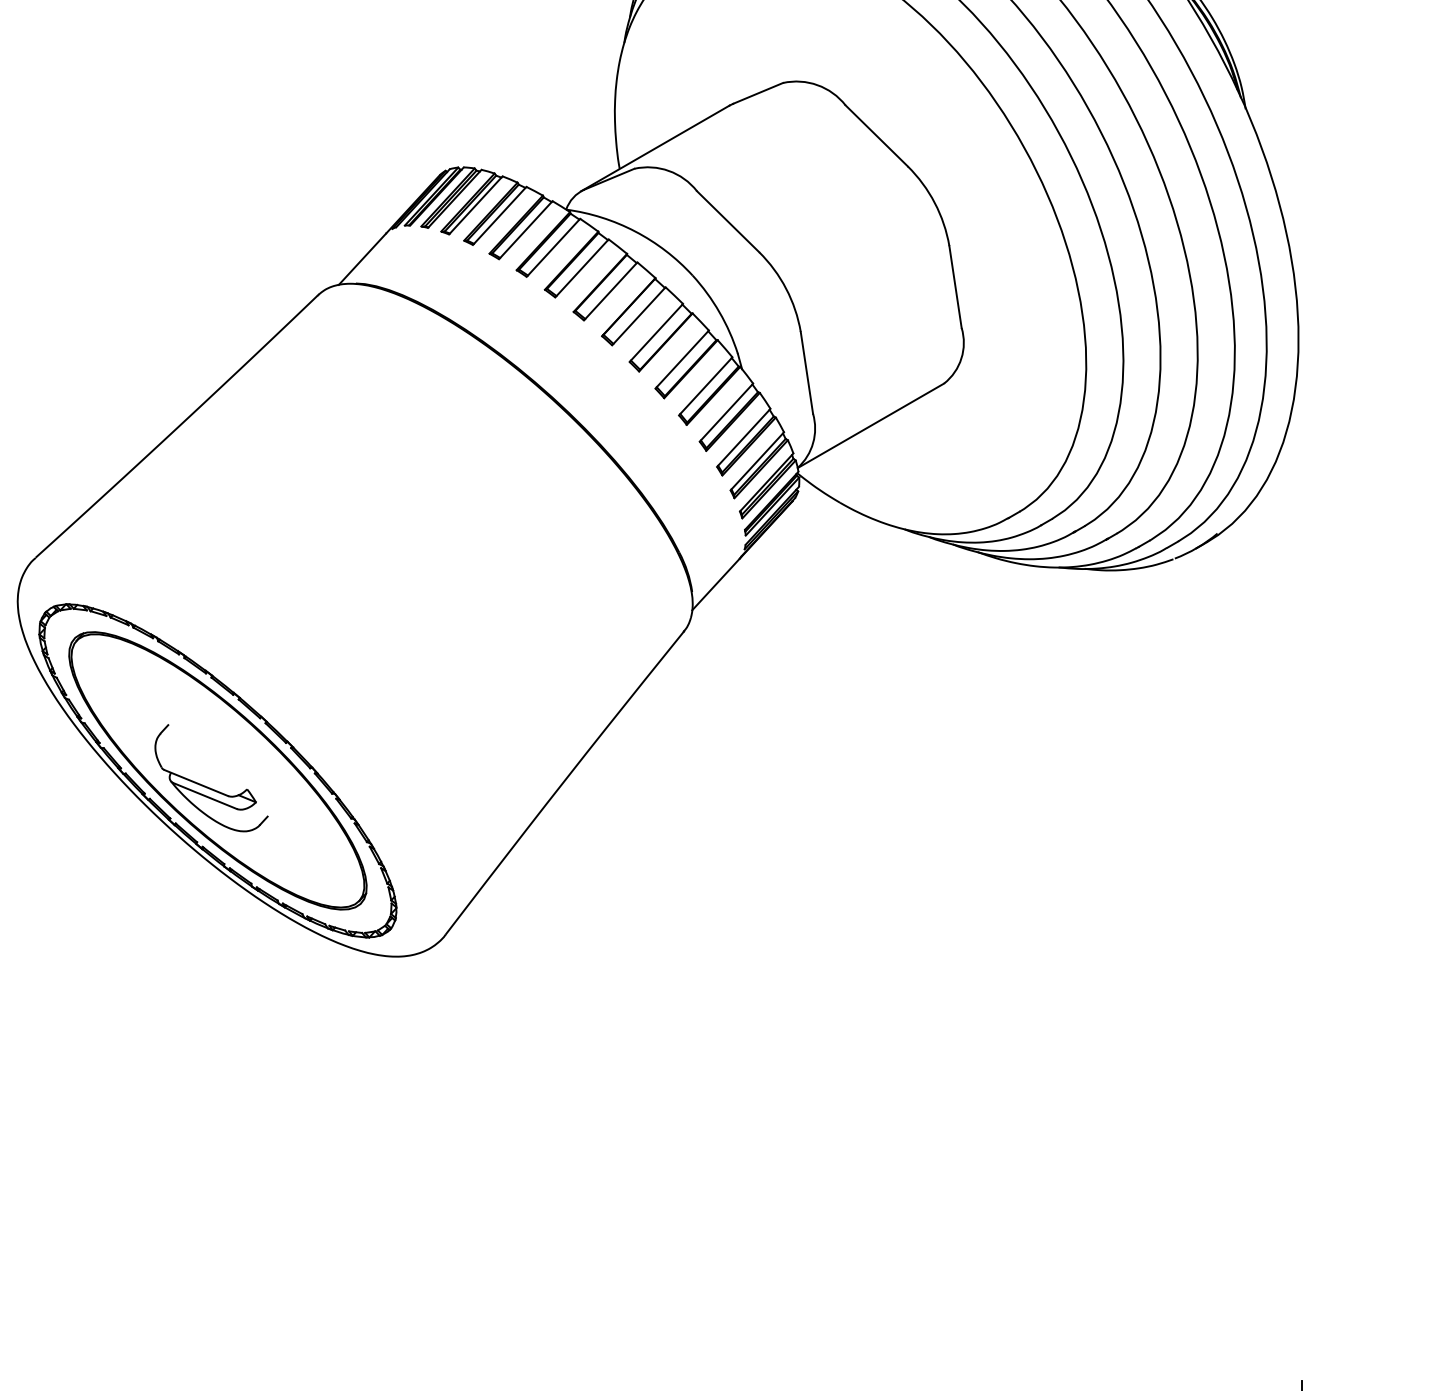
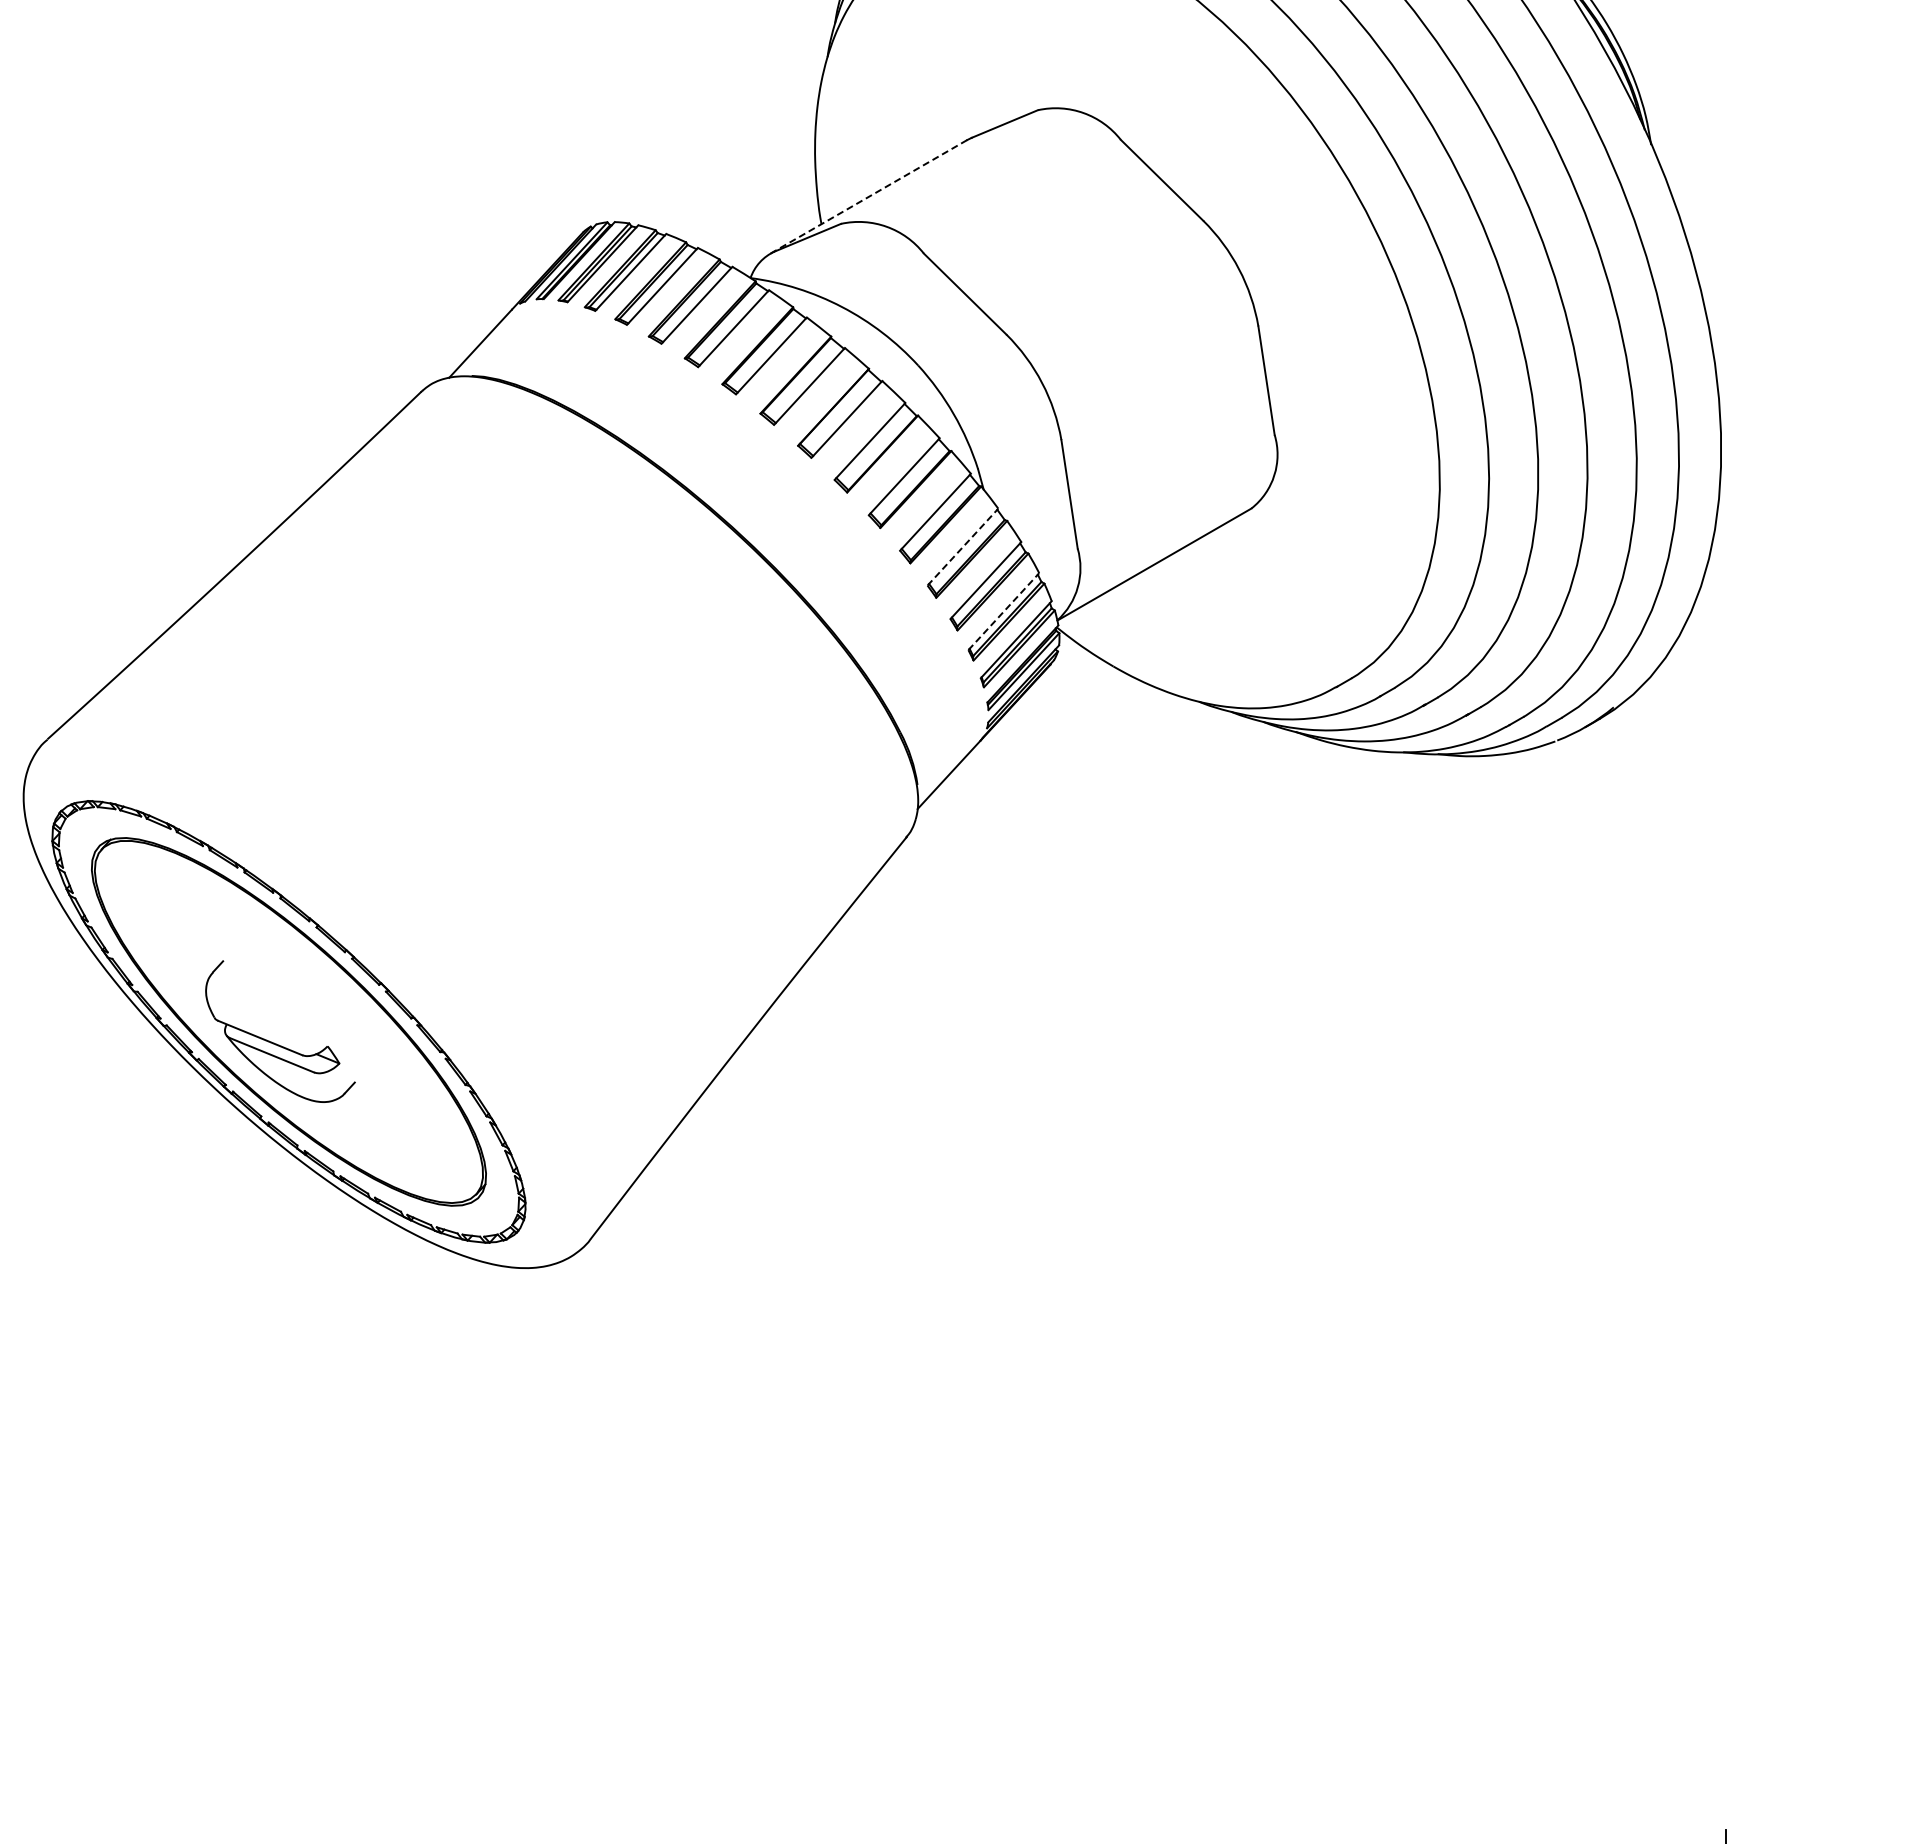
line: (655, 148) -> (868, 196), solid -> dashed
line: (726, 412) -> (963, 546), solid -> dashed
line: (757, 461) -> (1004, 611), solid -> dashed

